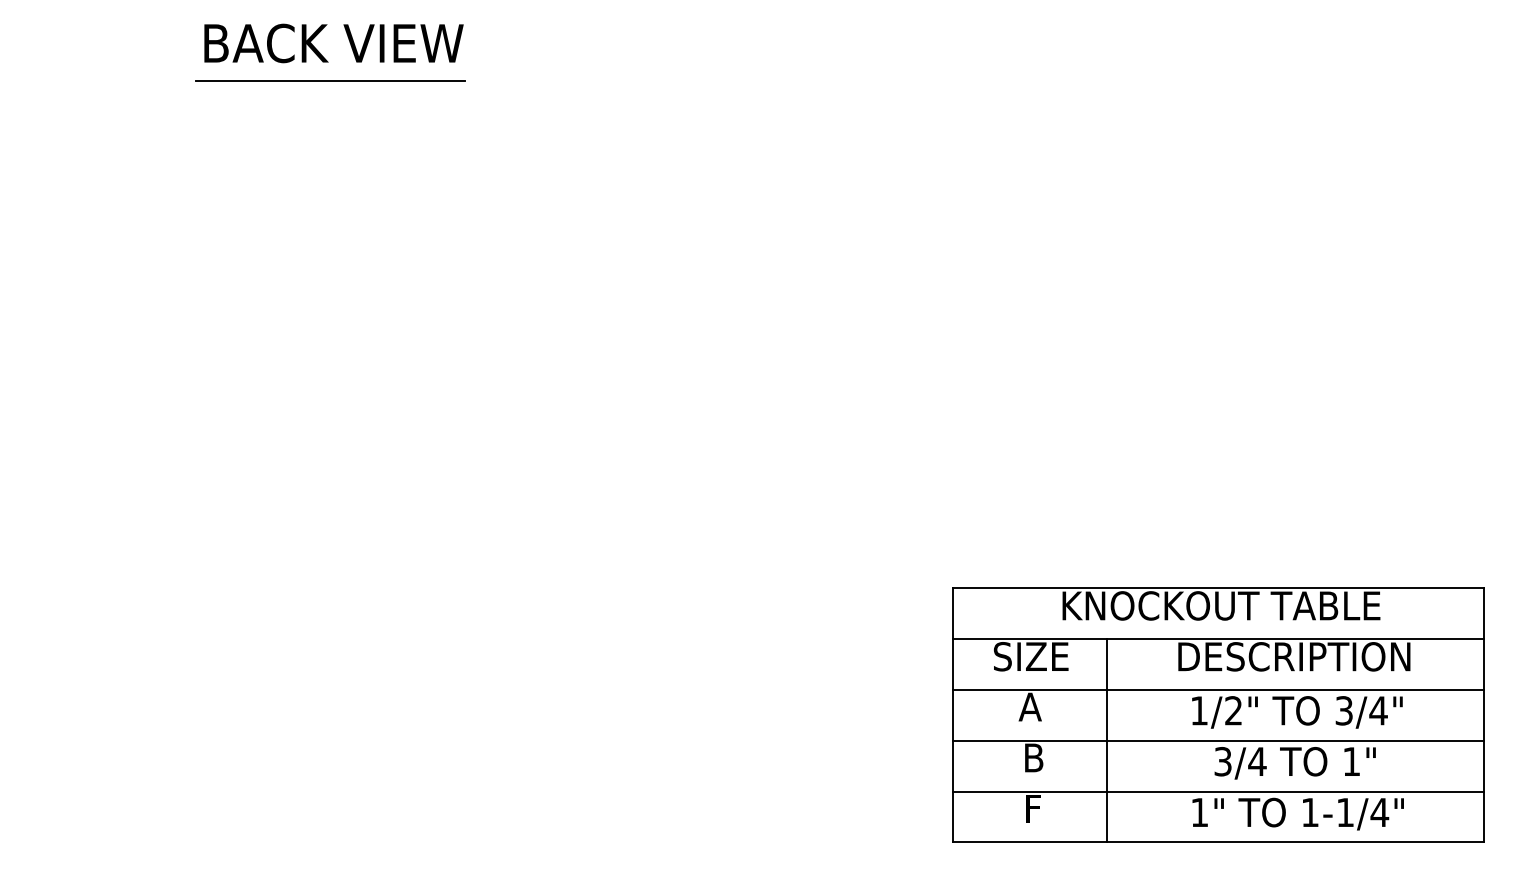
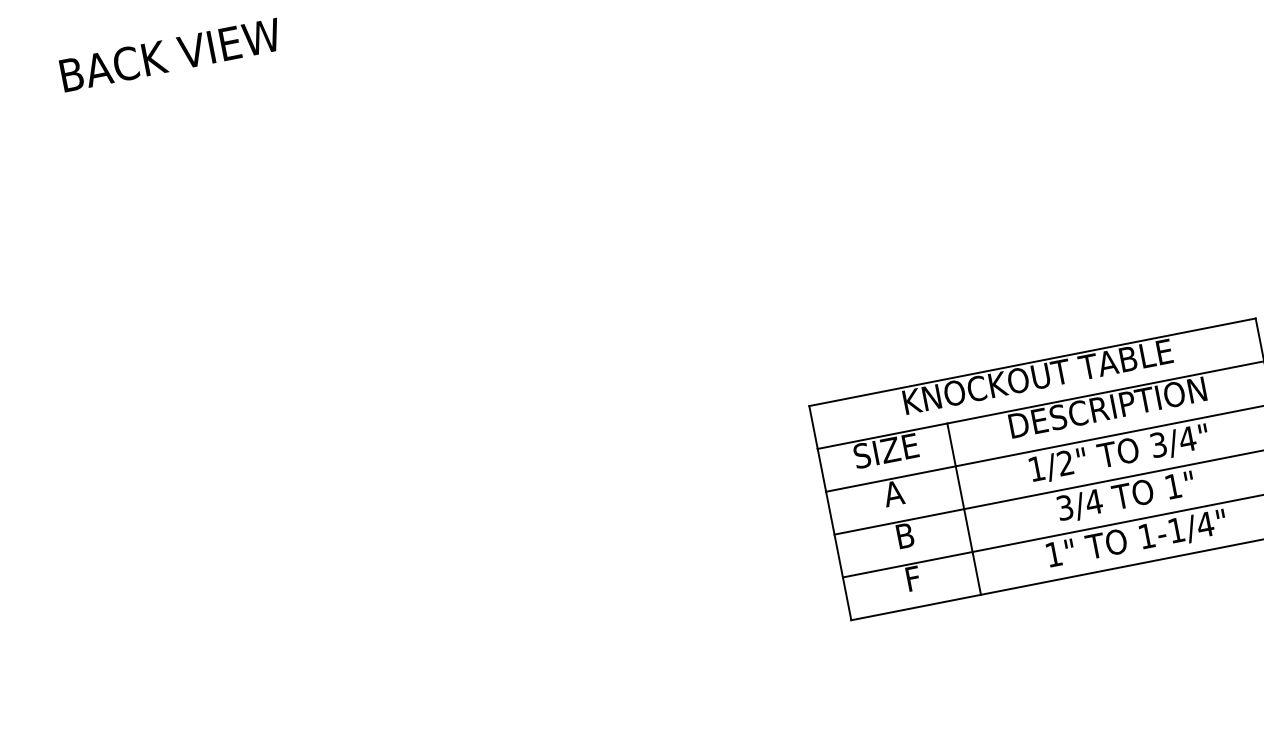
text: (333, 43) -> (170, 55), moved
line: (330, 80) -> (201, 81), removed

